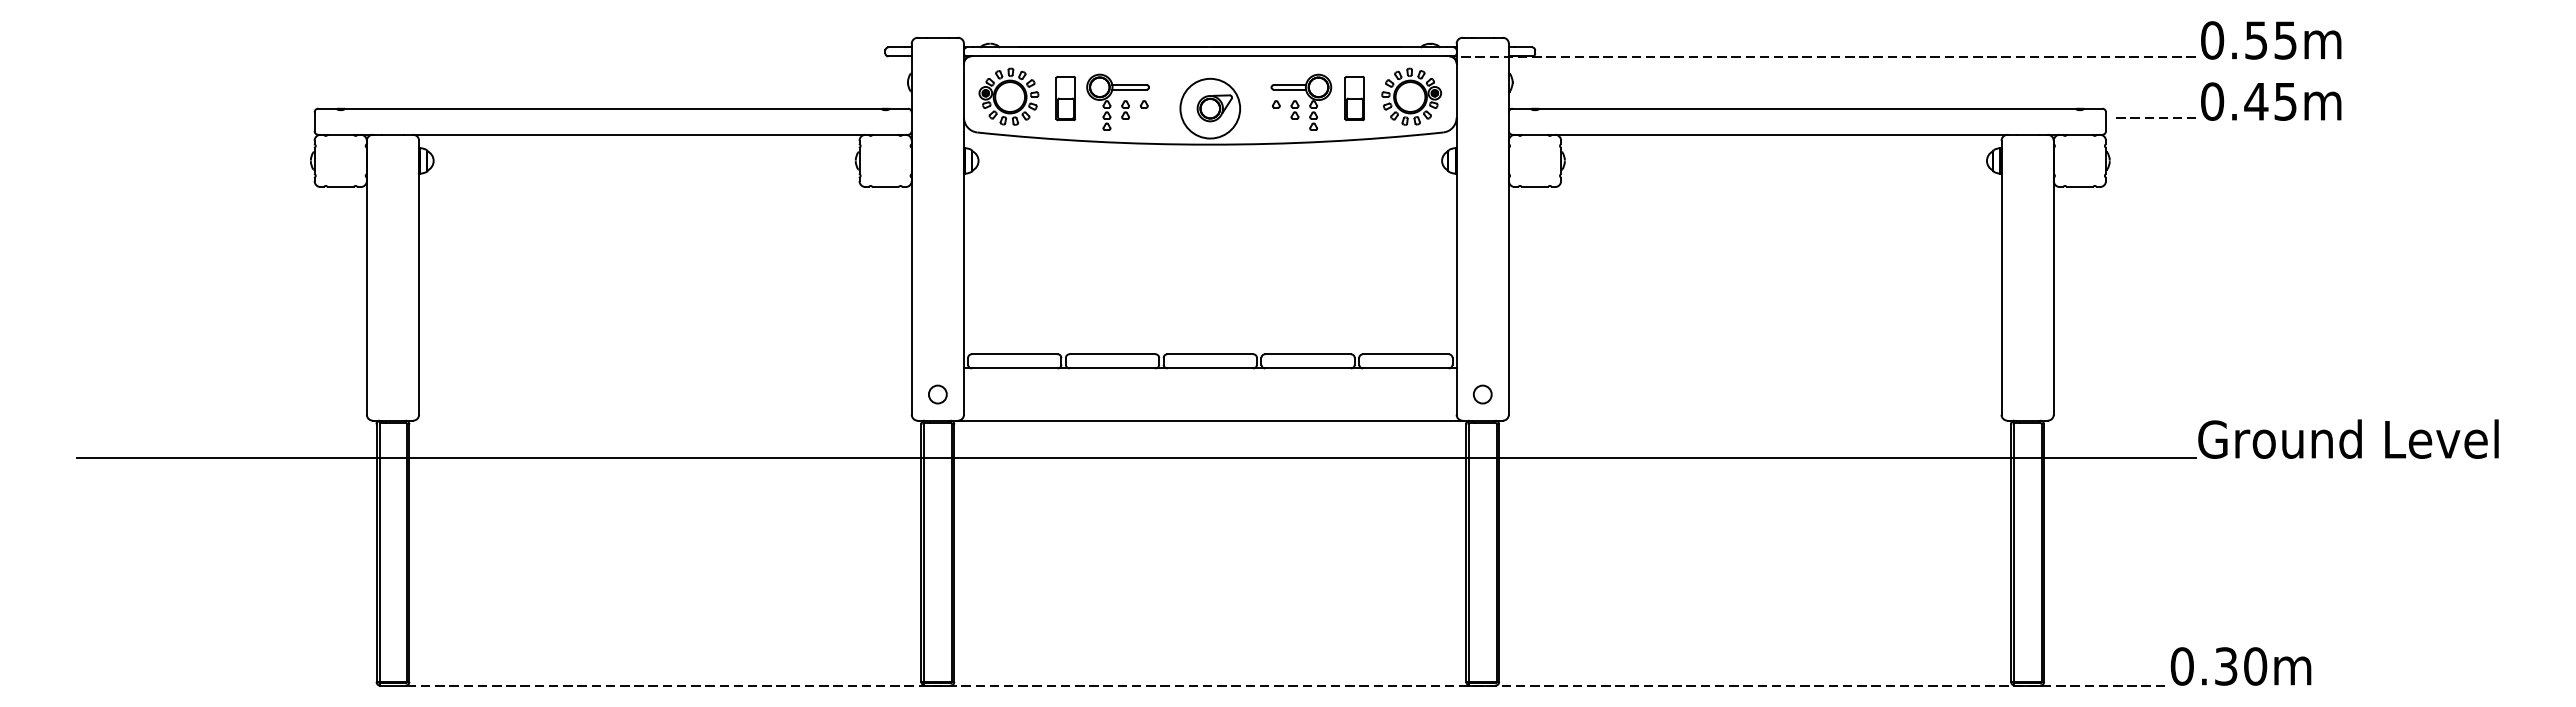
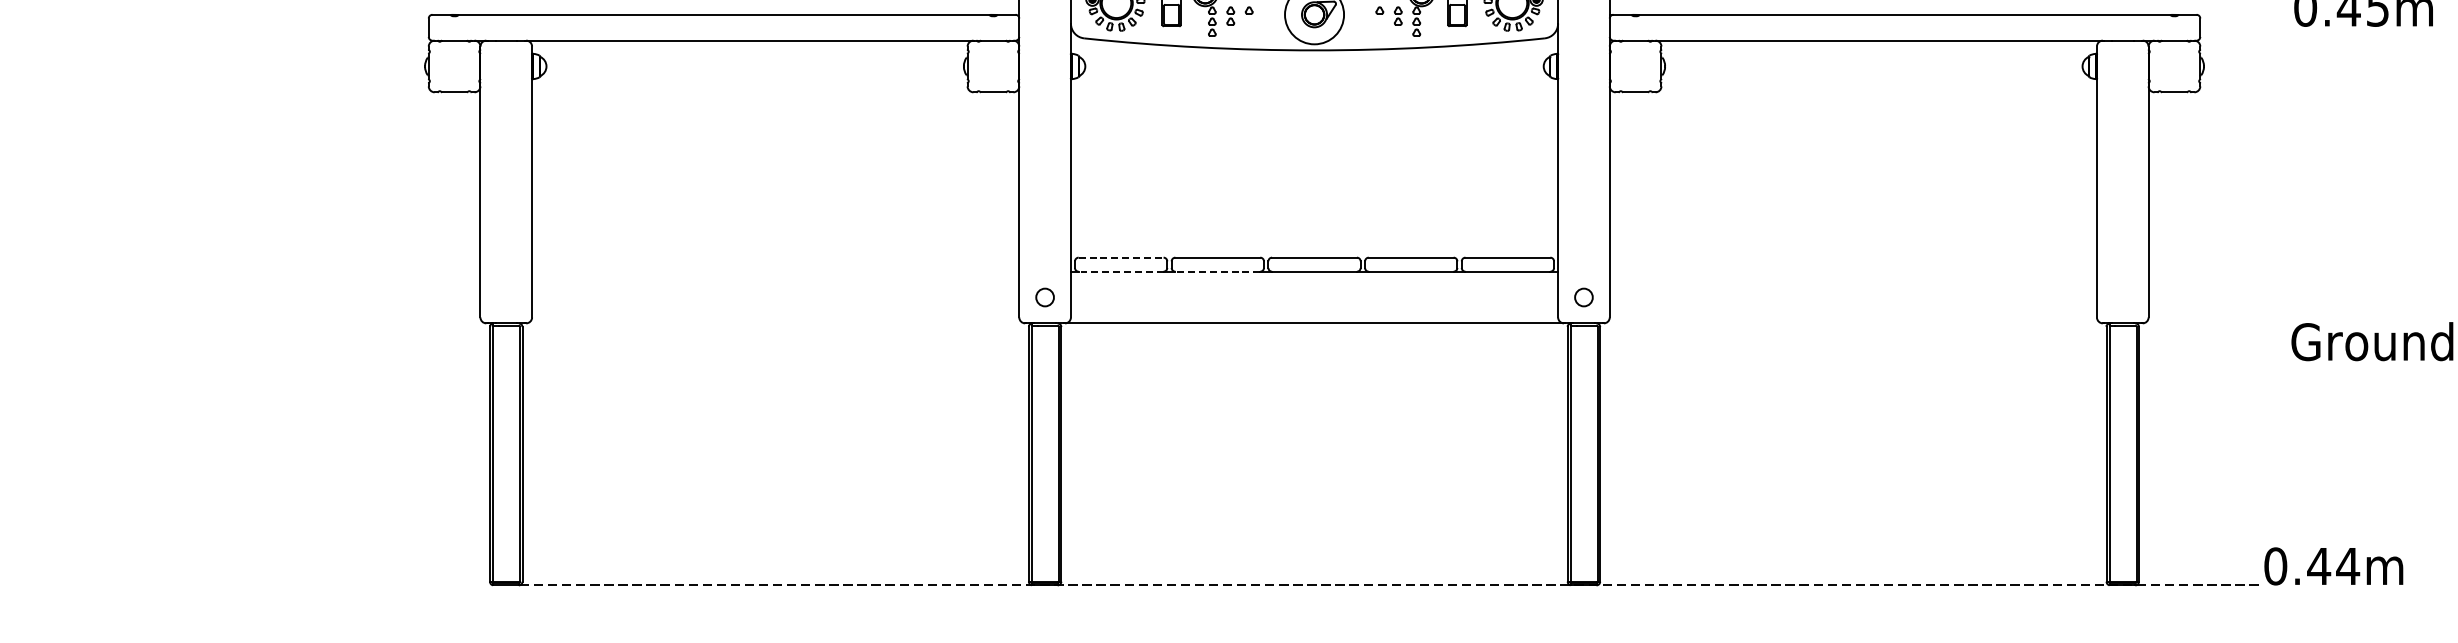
line: (2153, 117) -> (2247, 23), removed
line: (1014, 354) -> (1120, 257), solid -> dashed
line: (1014, 368) -> (1120, 271), solid -> dashed
line: (1112, 368) -> (1217, 271), solid -> dashed
line: (1136, 458) -> (1241, 360), removed
text: (2240, 666) -> (2333, 566), 0.30m -> 0.44m

